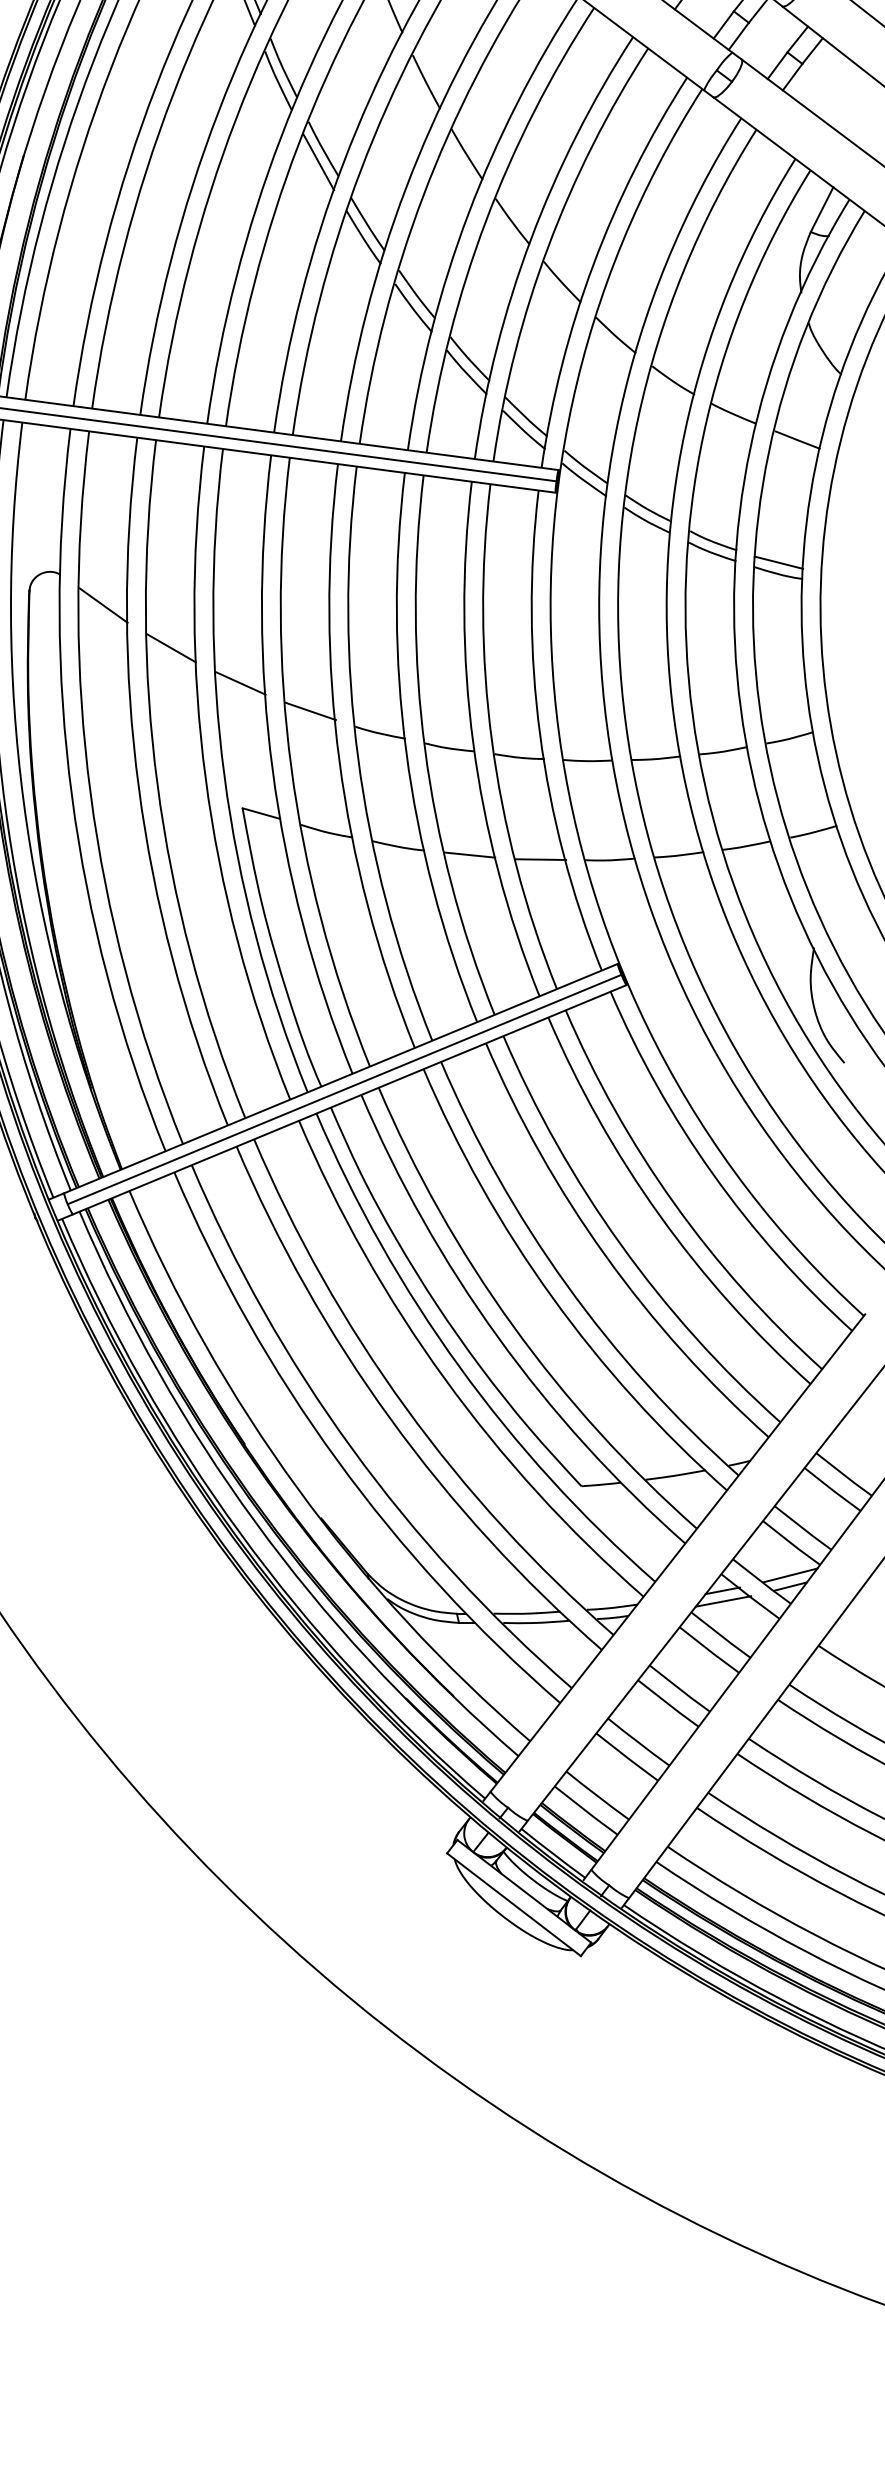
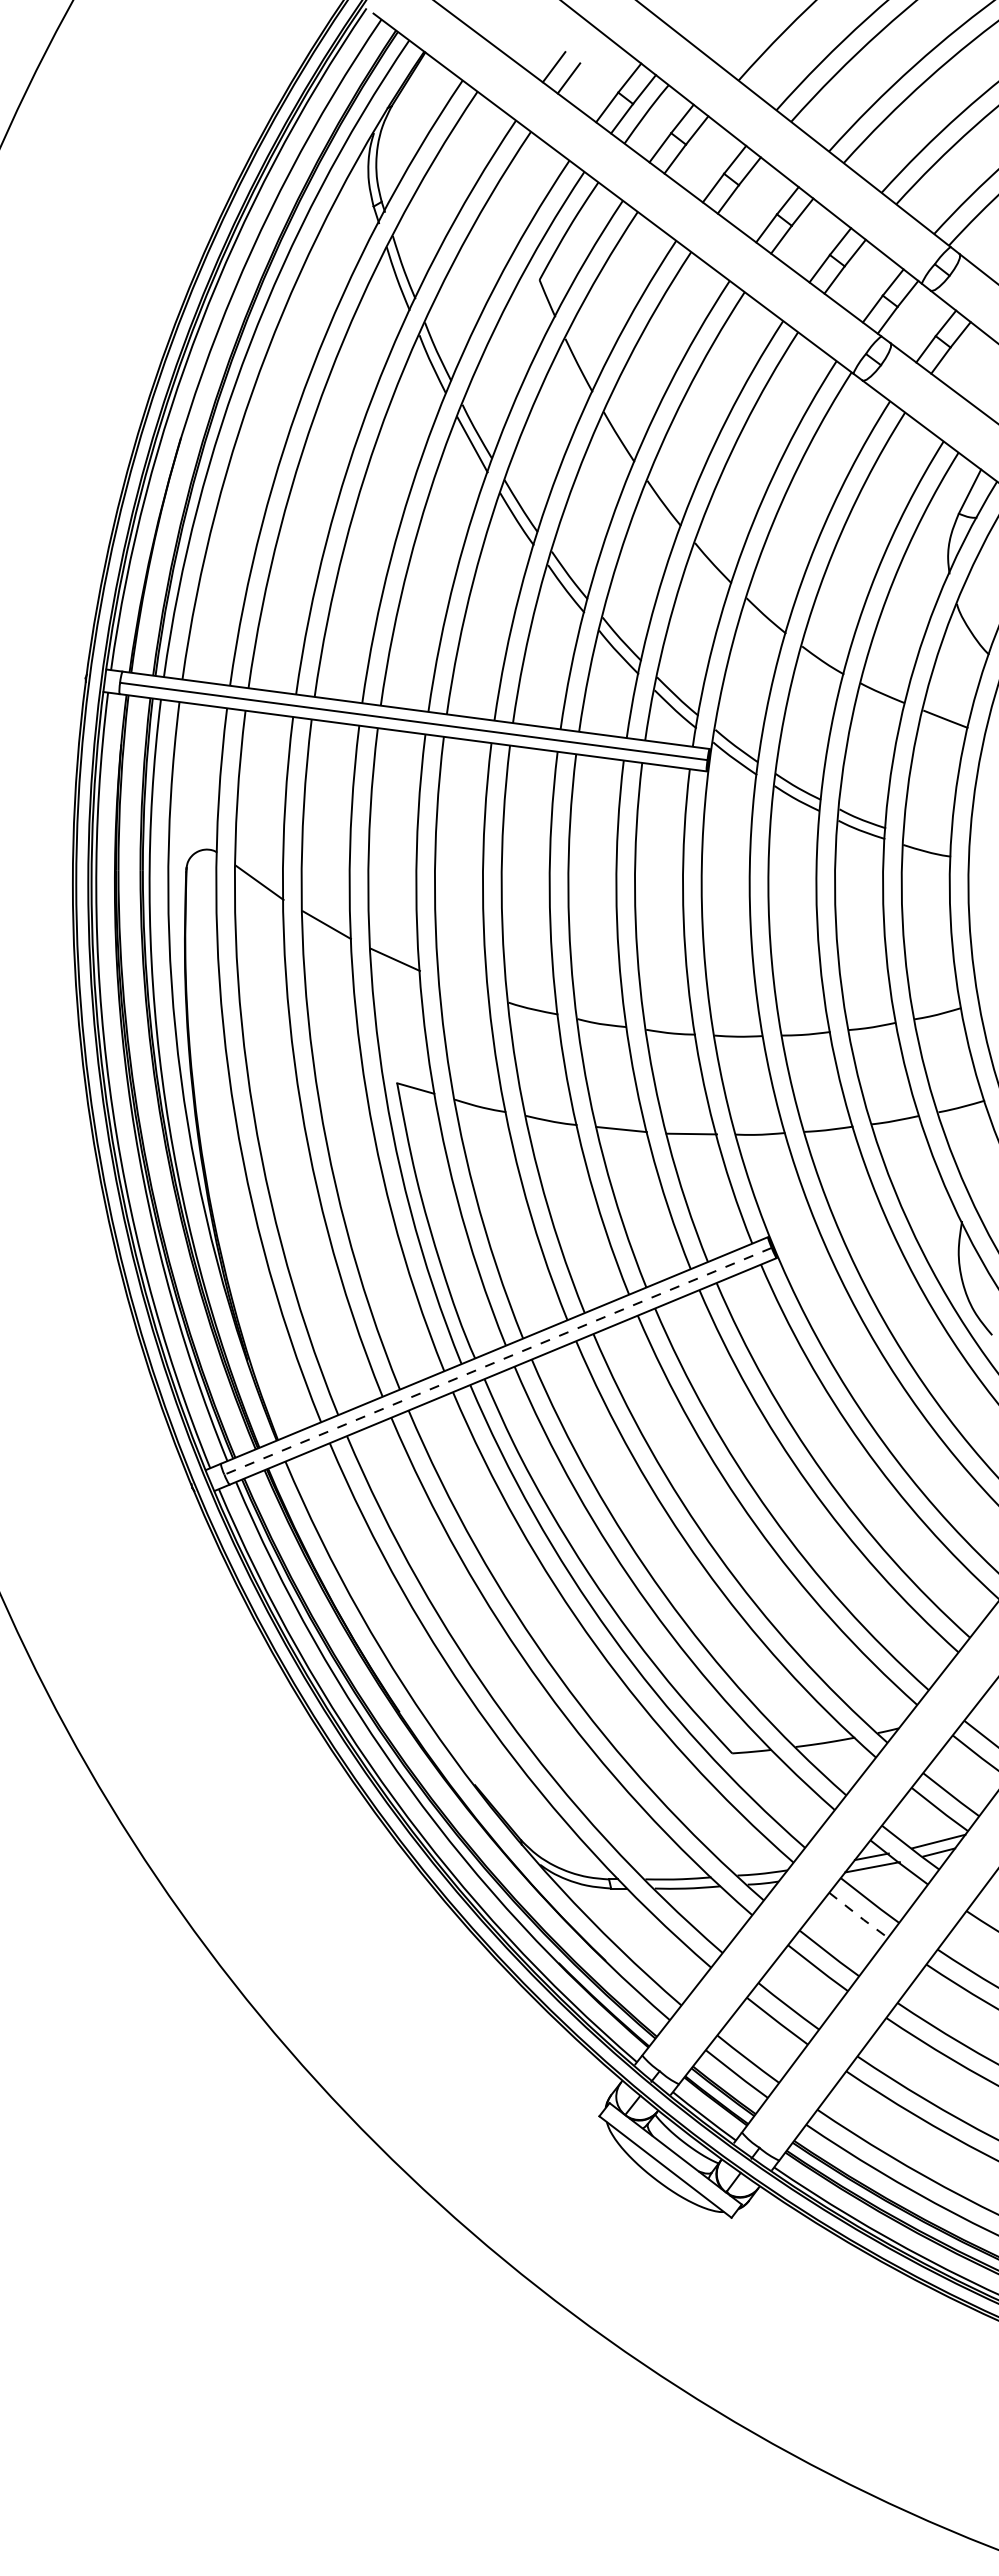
line: (779, 562) -> (927, 840), removed
line: (310, 711) -> (464, 987), removed
line: (344, 1089) -> (497, 1361), solid -> dashed
line: (710, 1651) -> (859, 1916), solid -> dashed

